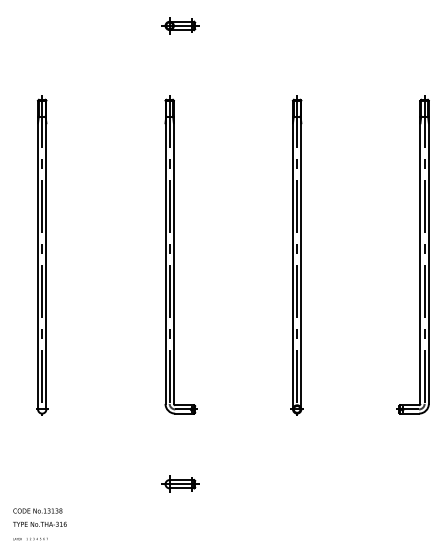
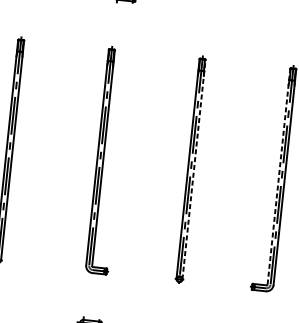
line: (420, 252) -> (278, 176), solid -> dashed
line: (301, 254) -> (194, 169), solid -> dashed

